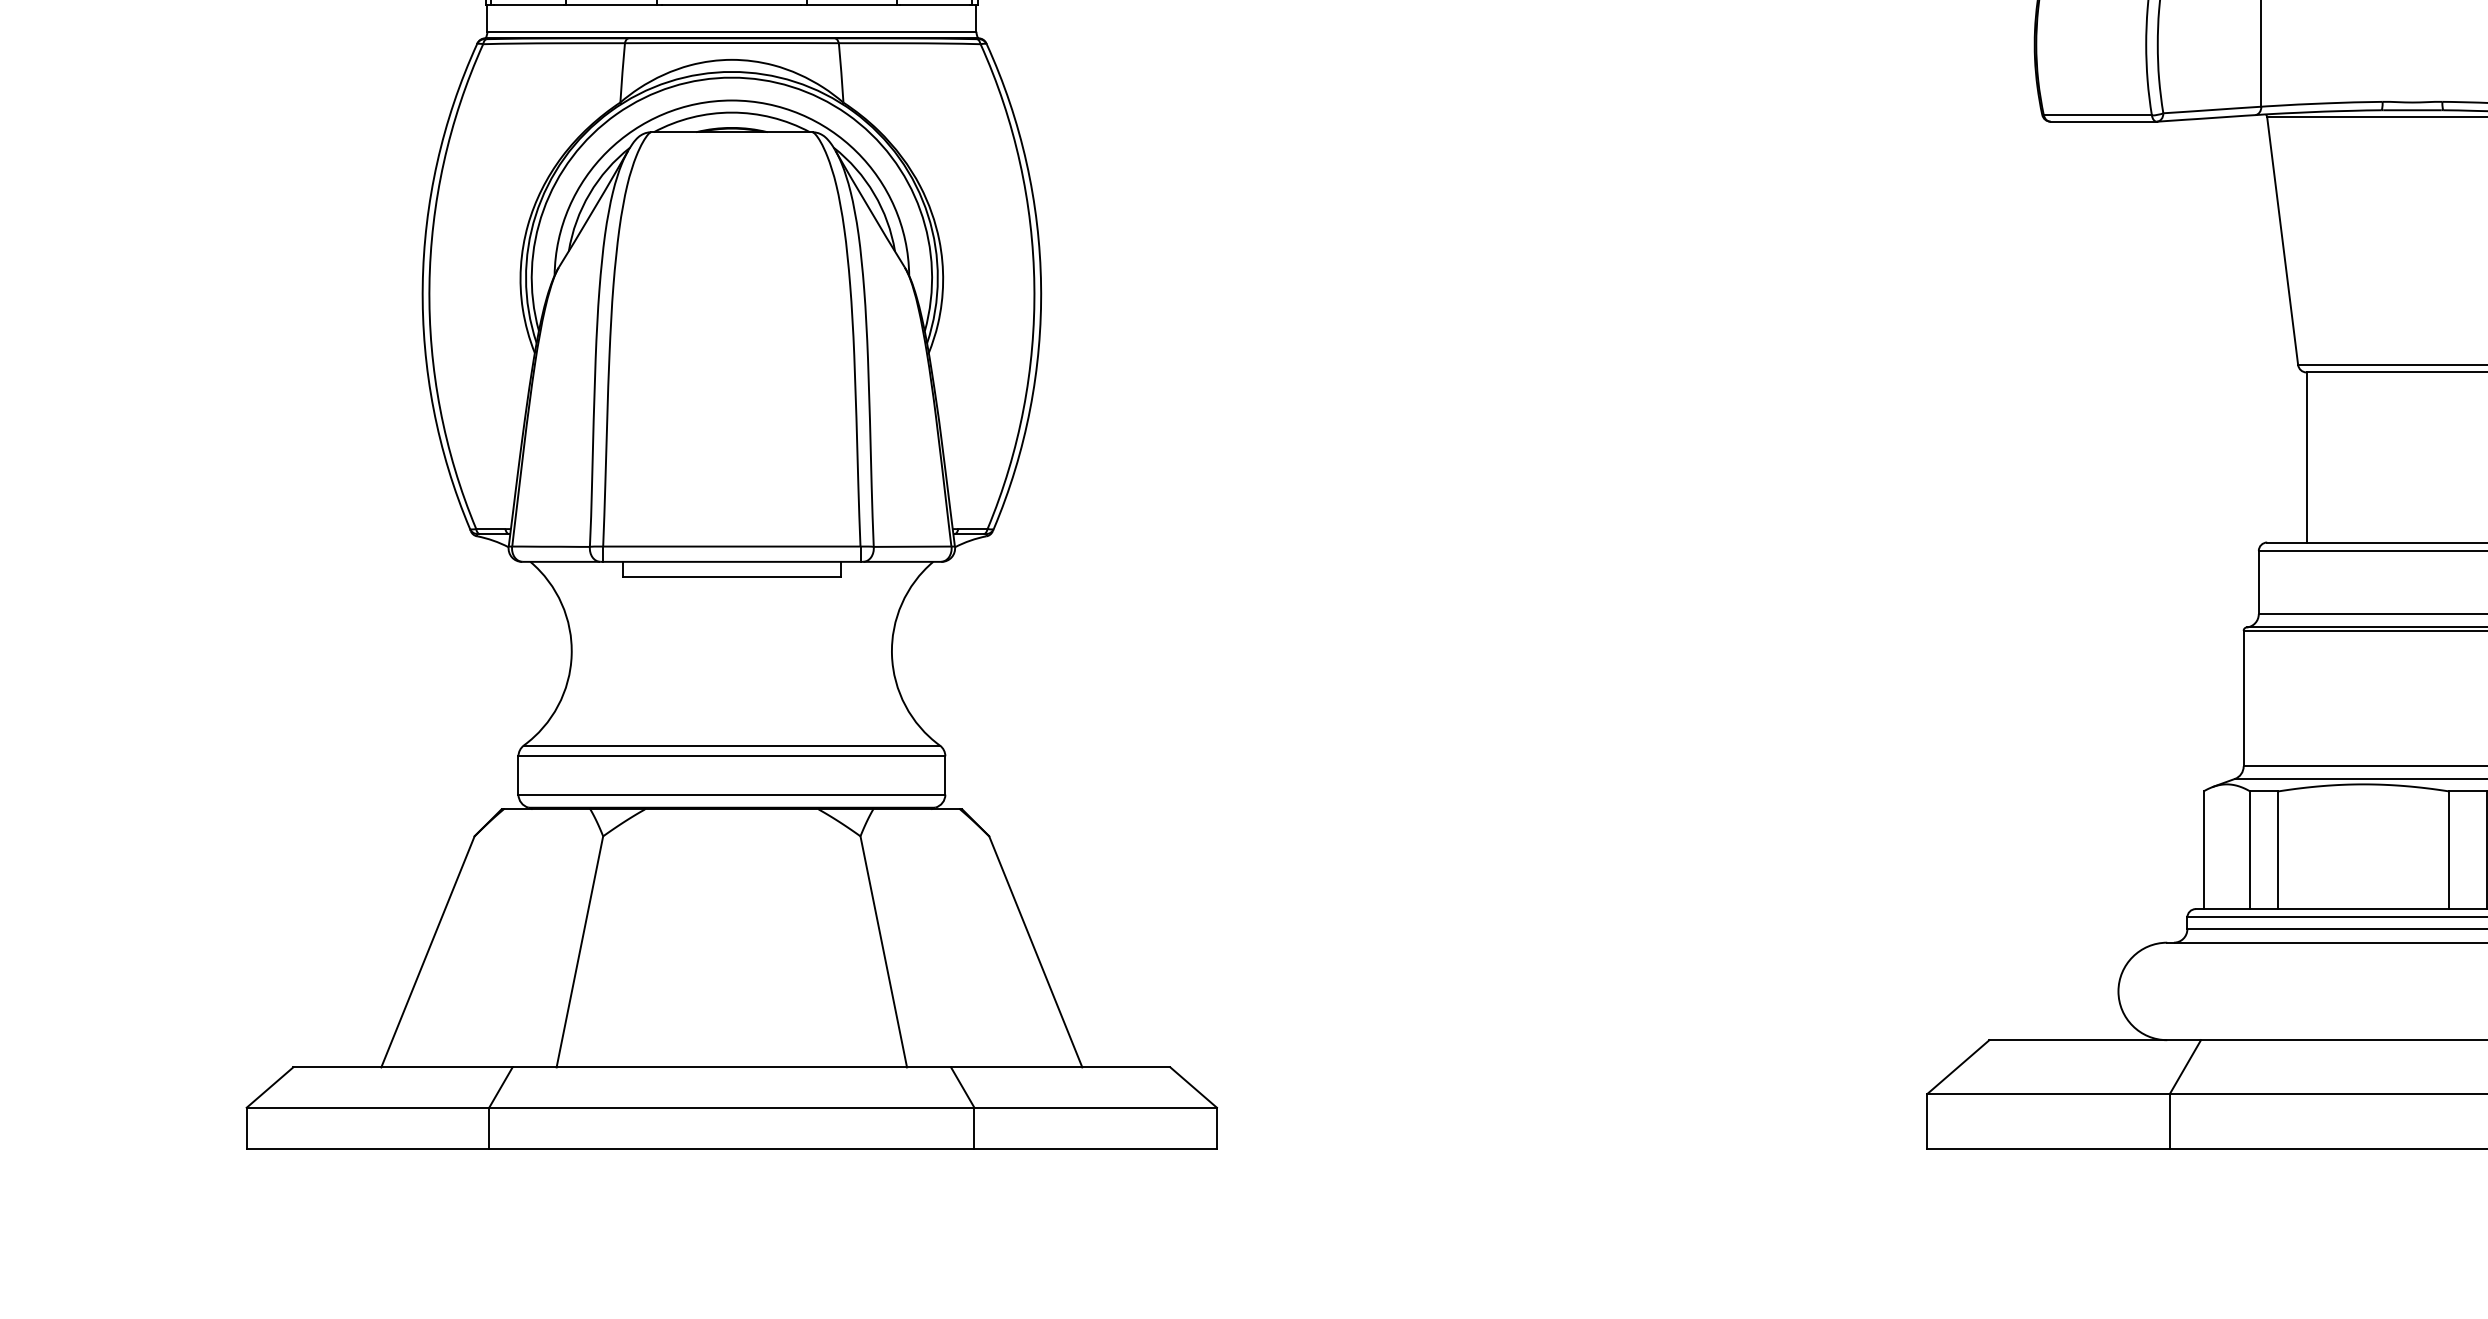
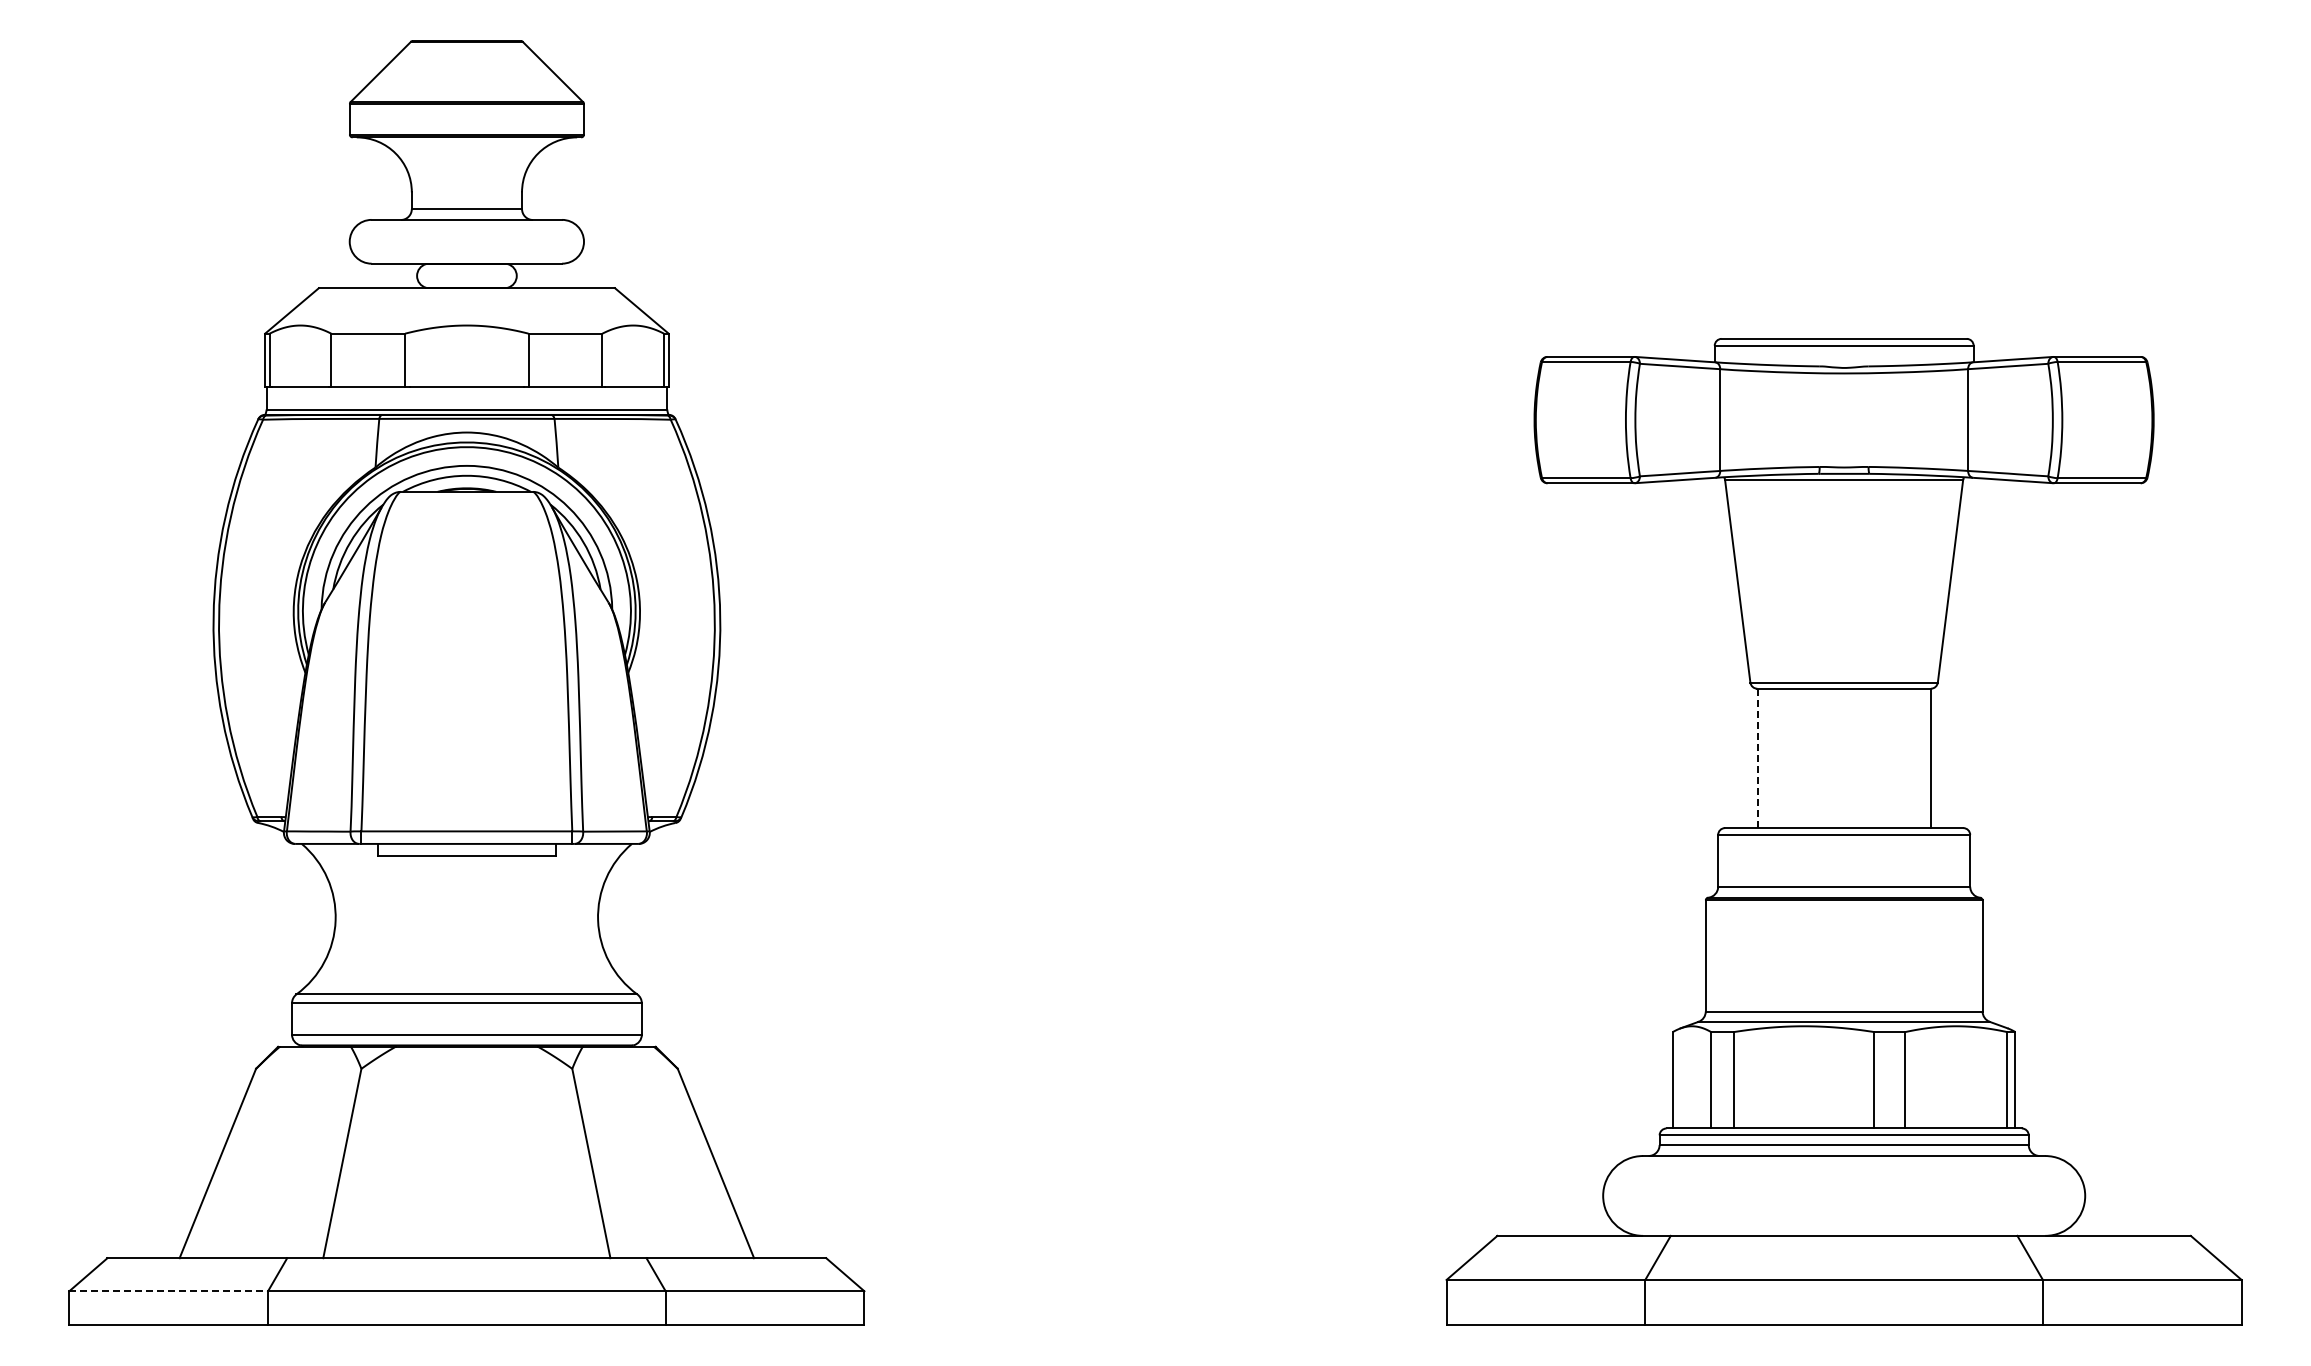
line: (2306, 457) -> (1757, 758), solid -> dashed
line: (368, 1108) -> (169, 1291), solid -> dashed

